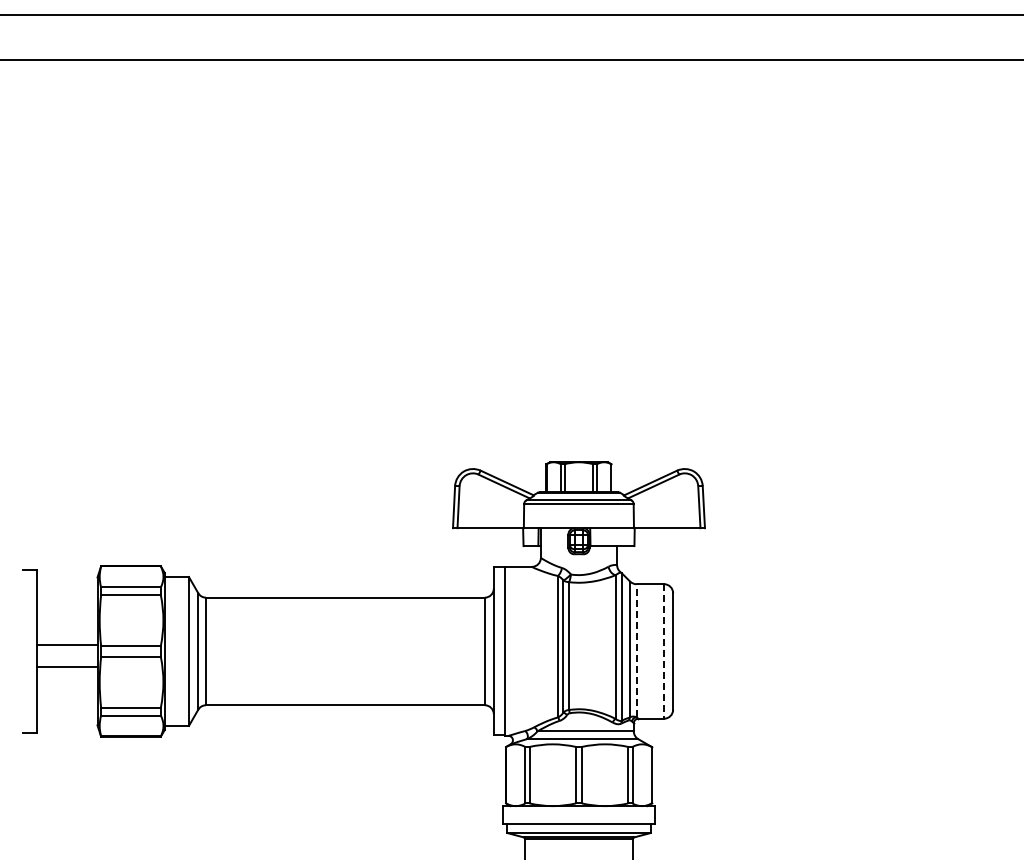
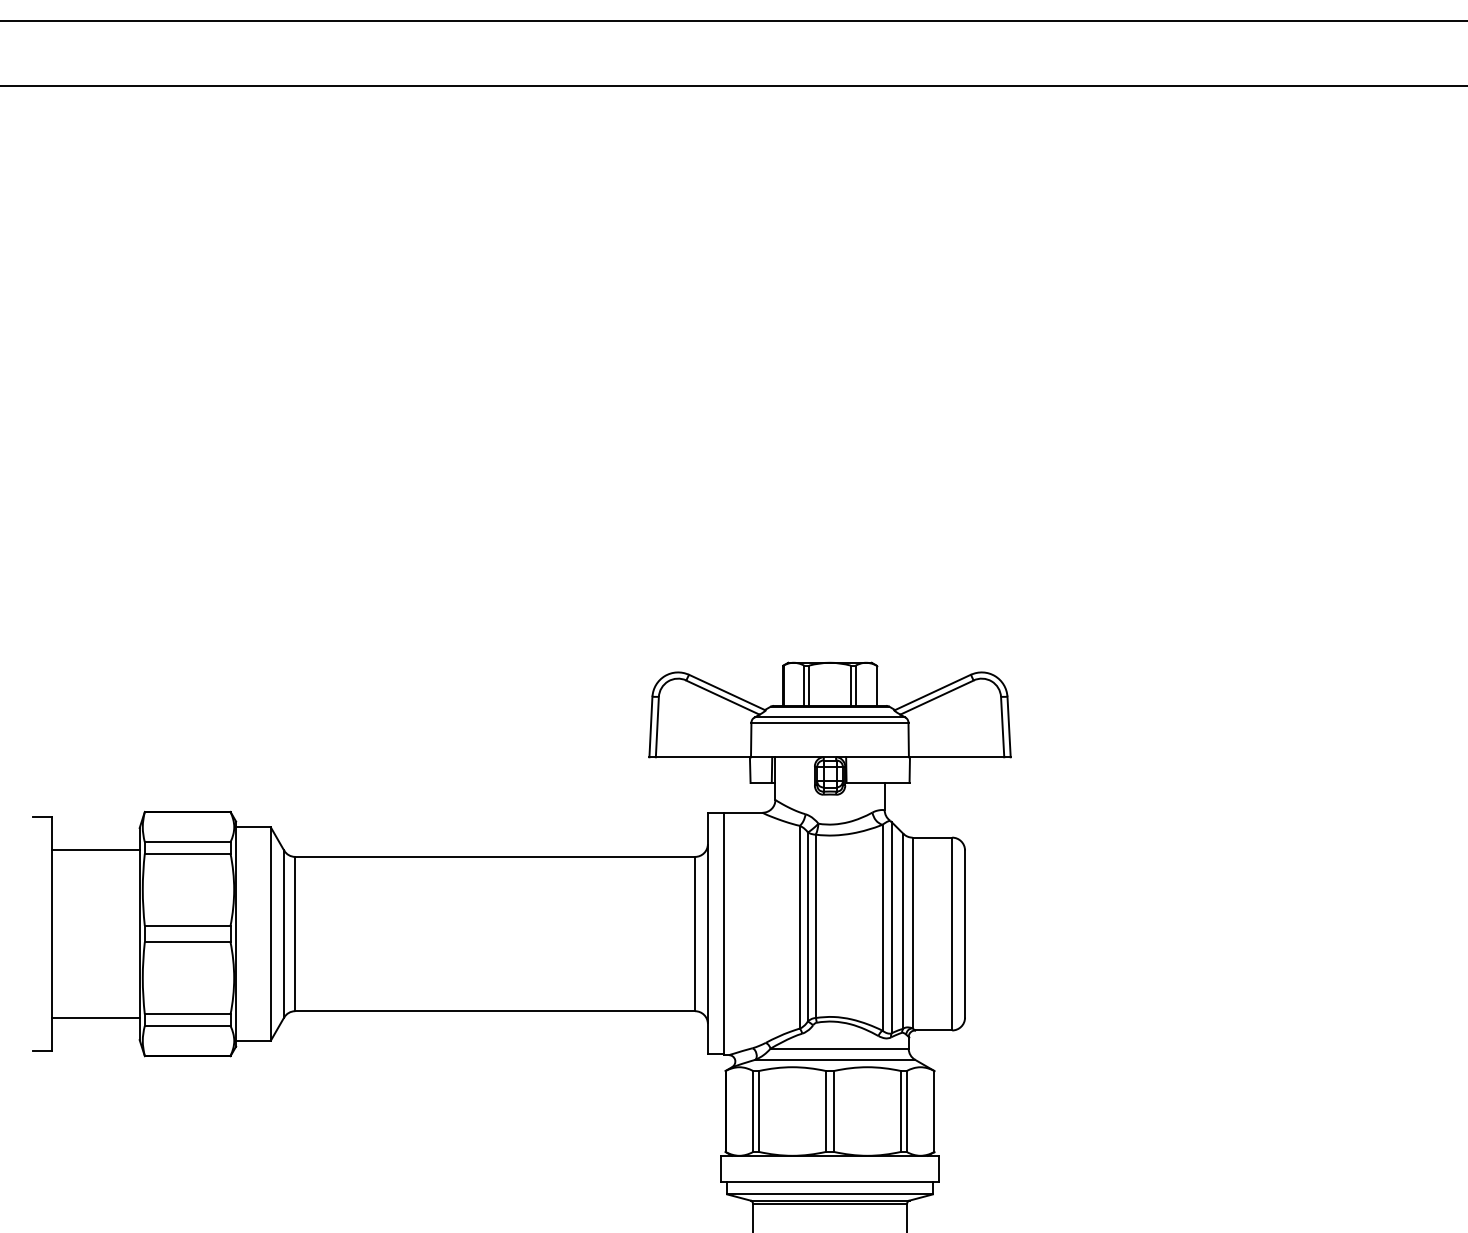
line: (66, 645) -> (95, 850), moved
line: (636, 650) -> (912, 932), dashed -> solid
line: (664, 651) -> (952, 934), dashed -> solid
line: (66, 666) -> (95, 1017), moved

